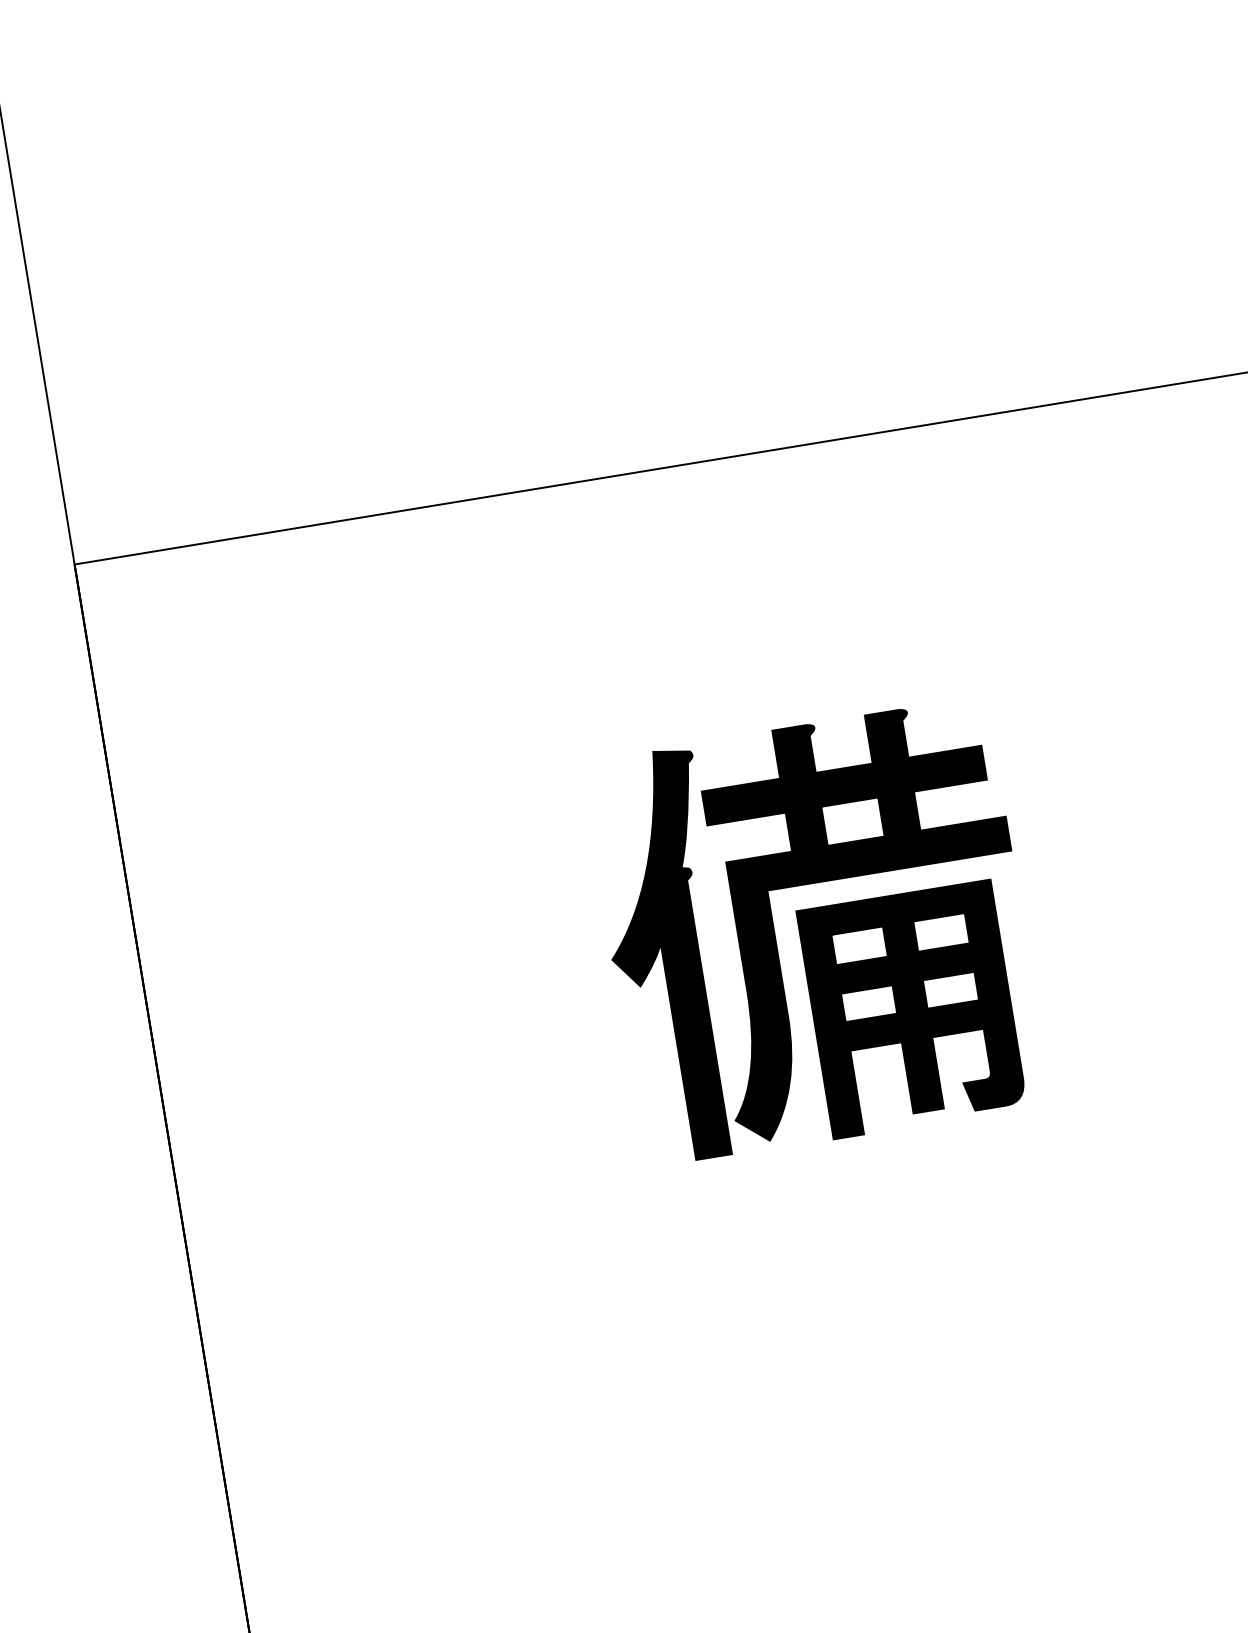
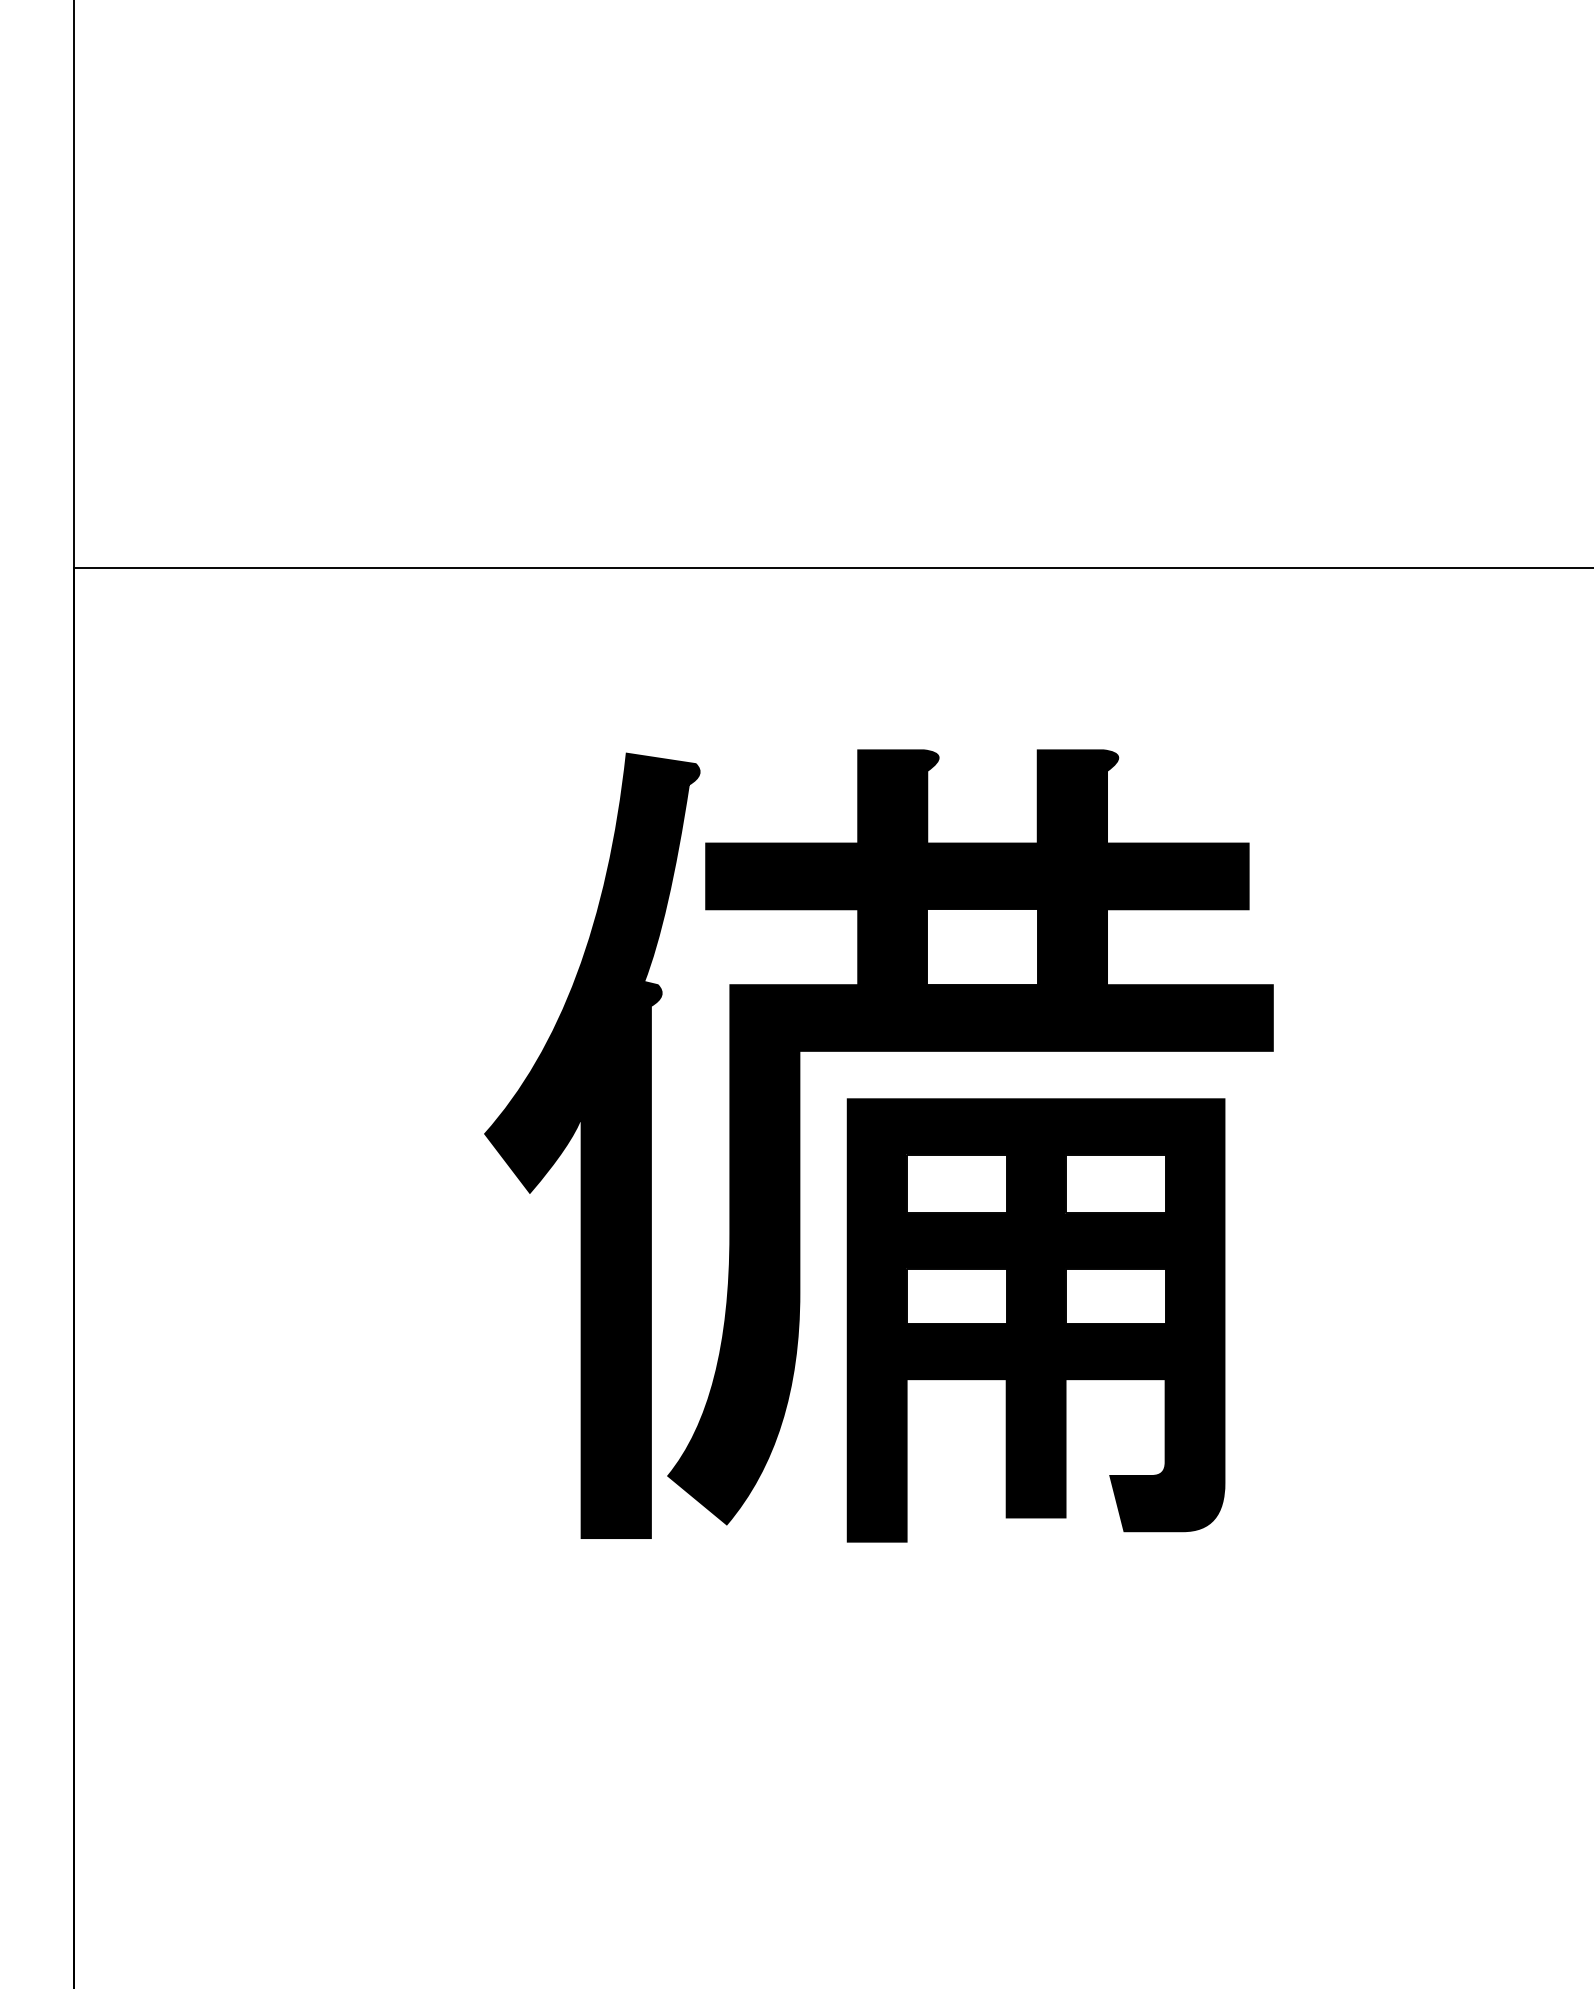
part: (816, 933) -> (878, 1146), size x1.6

